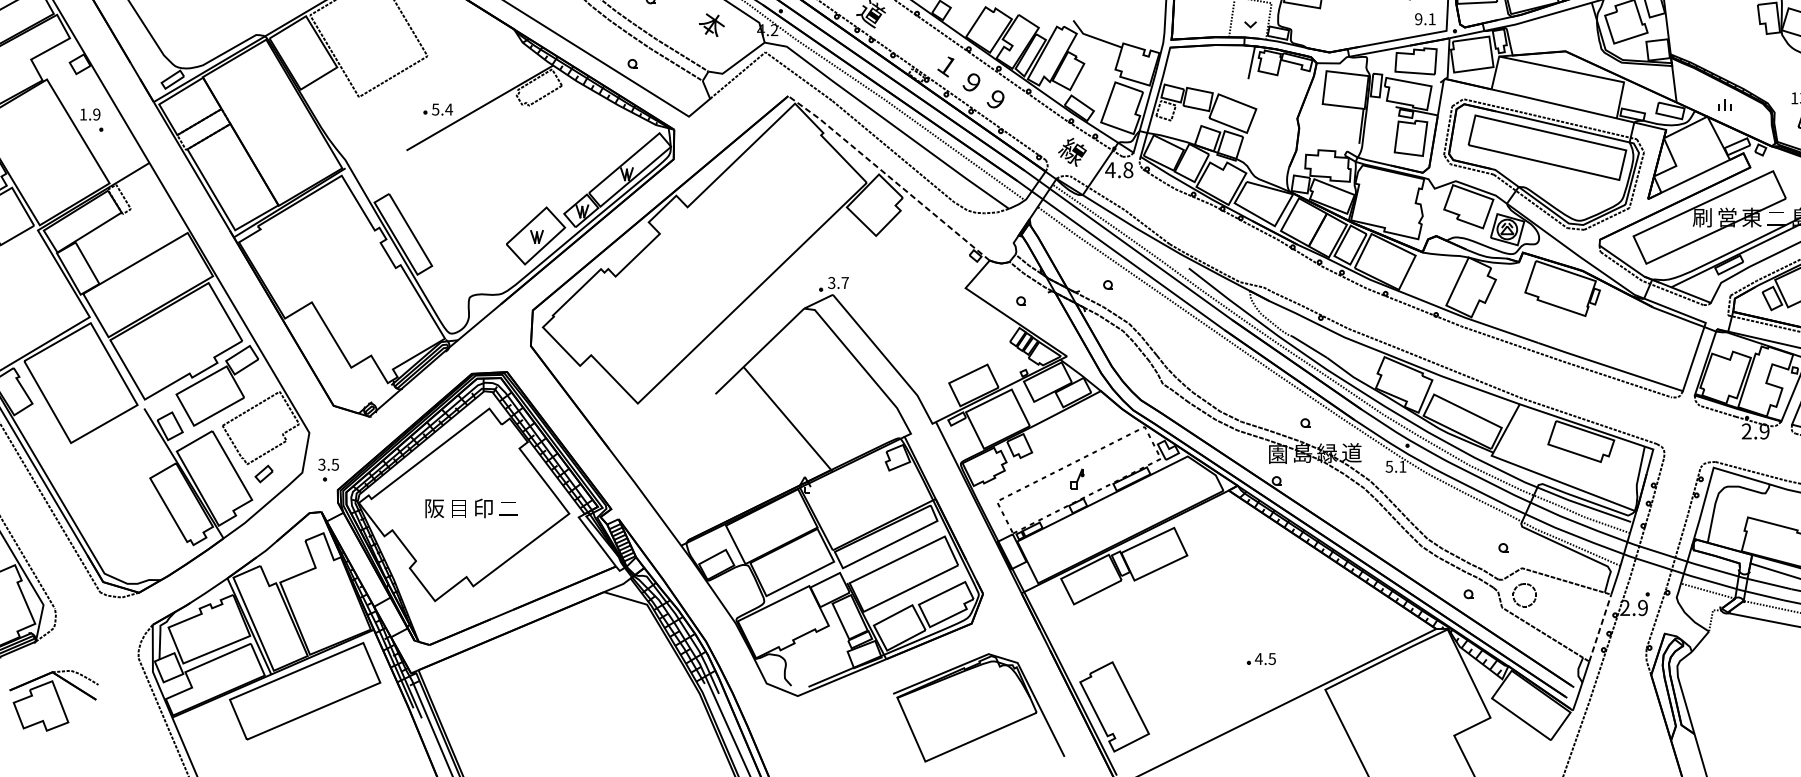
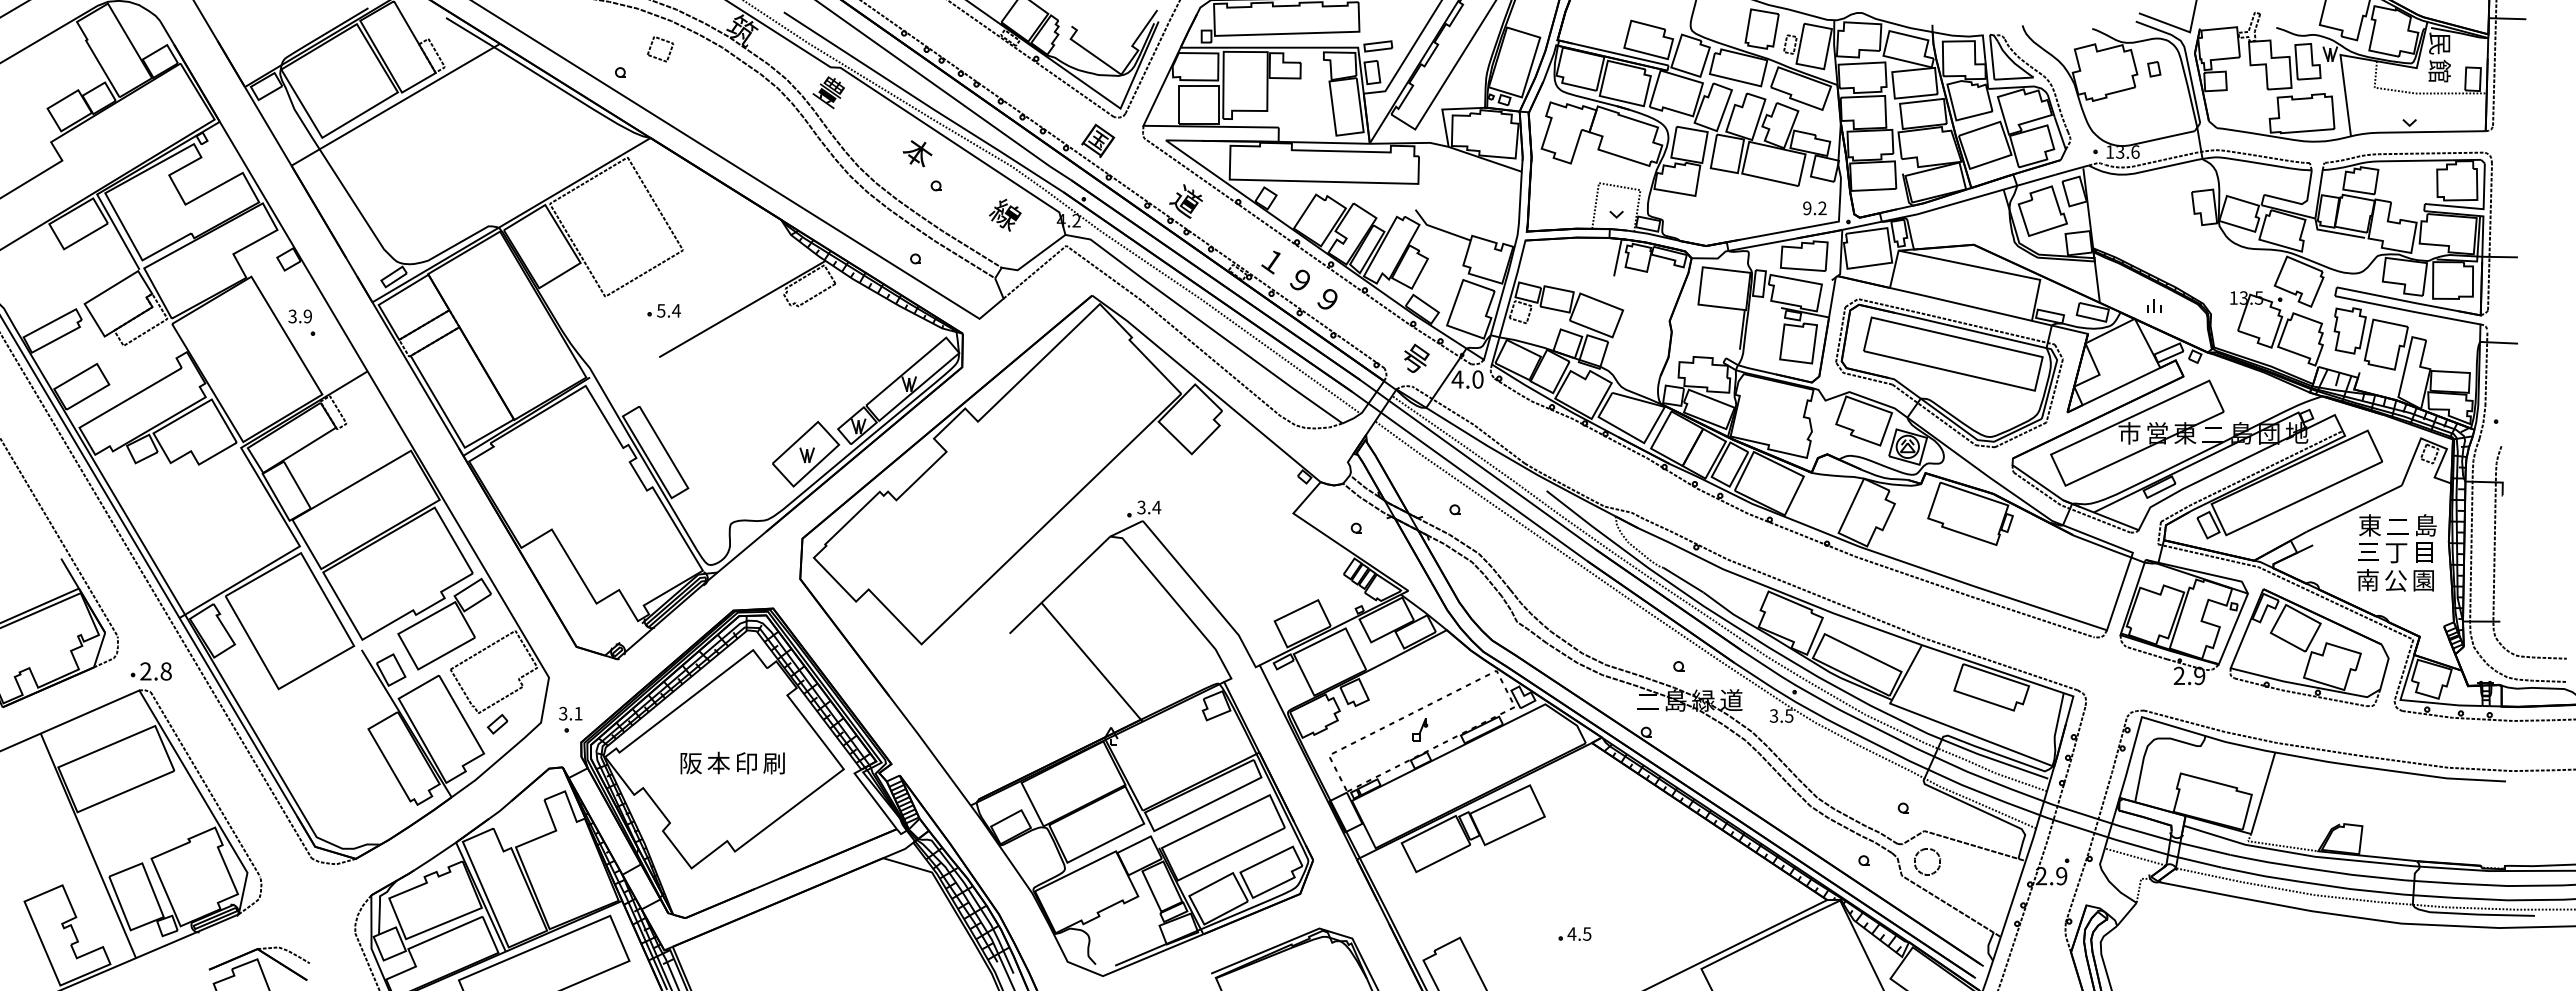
text: (1432, 18) -> (1822, 207), 9.1 -> 9.2
text: (711, 24) -> (1005, 214), 本 -> 線
part: (437, 109) -> (663, 310), moved
text: (83, 114) -> (292, 316), 1.9 -> 3.9
text: (1072, 151) -> (1414, 358), 線 -> 号
text: (1127, 170) -> (1477, 379), 4.8 -> 4.0
line: (889, 176) -> (1206, 386), dashed -> solid
text: (1702, 217) -> (2129, 433), 刷 -> 市
text: (844, 282) -> (1156, 507), 3.7 -> 3.4
text: (1277, 453) -> (1647, 701), 園 -> 二
text: (335, 464) -> (578, 713), 3.5 -> 3.1
text: (1395, 466) -> (1781, 715), 5.1 -> 3.5
text: (458, 507) -> (718, 762), 目 -> 本
text: (507, 508) -> (773, 763), 二 -> 刷
line: (1600, 628) -> (2013, 899), dashed -> solid
part: (1261, 658) -> (1574, 933), moved

